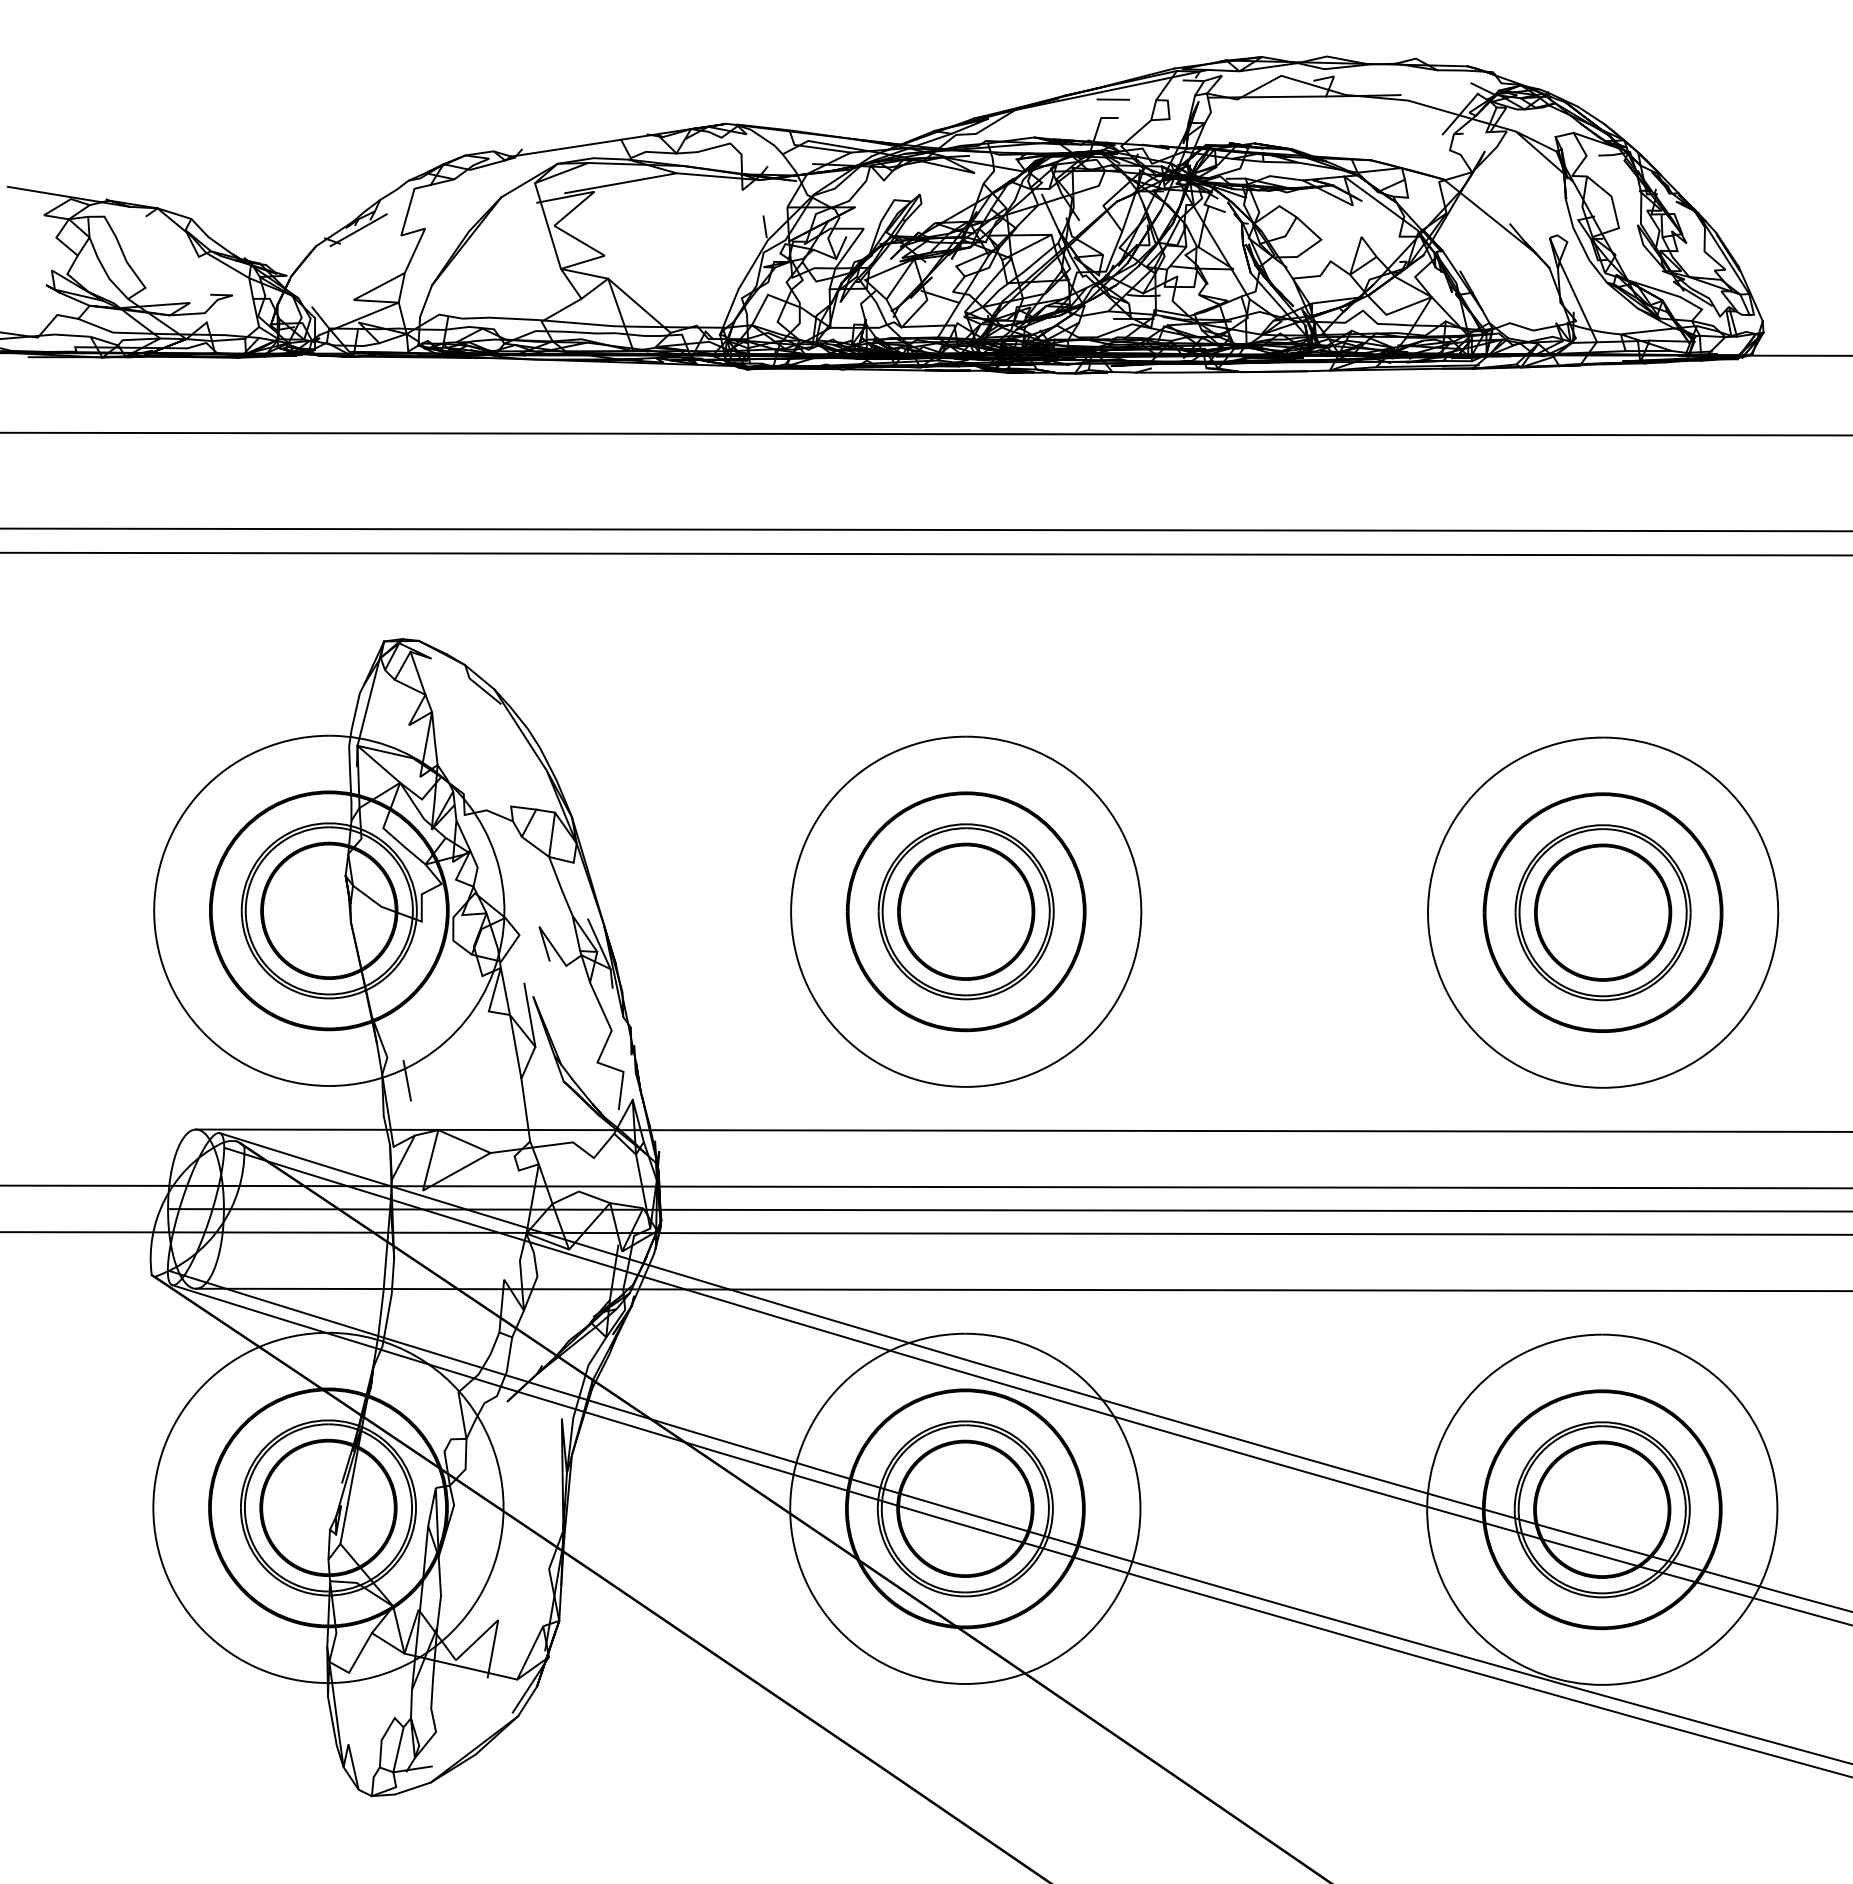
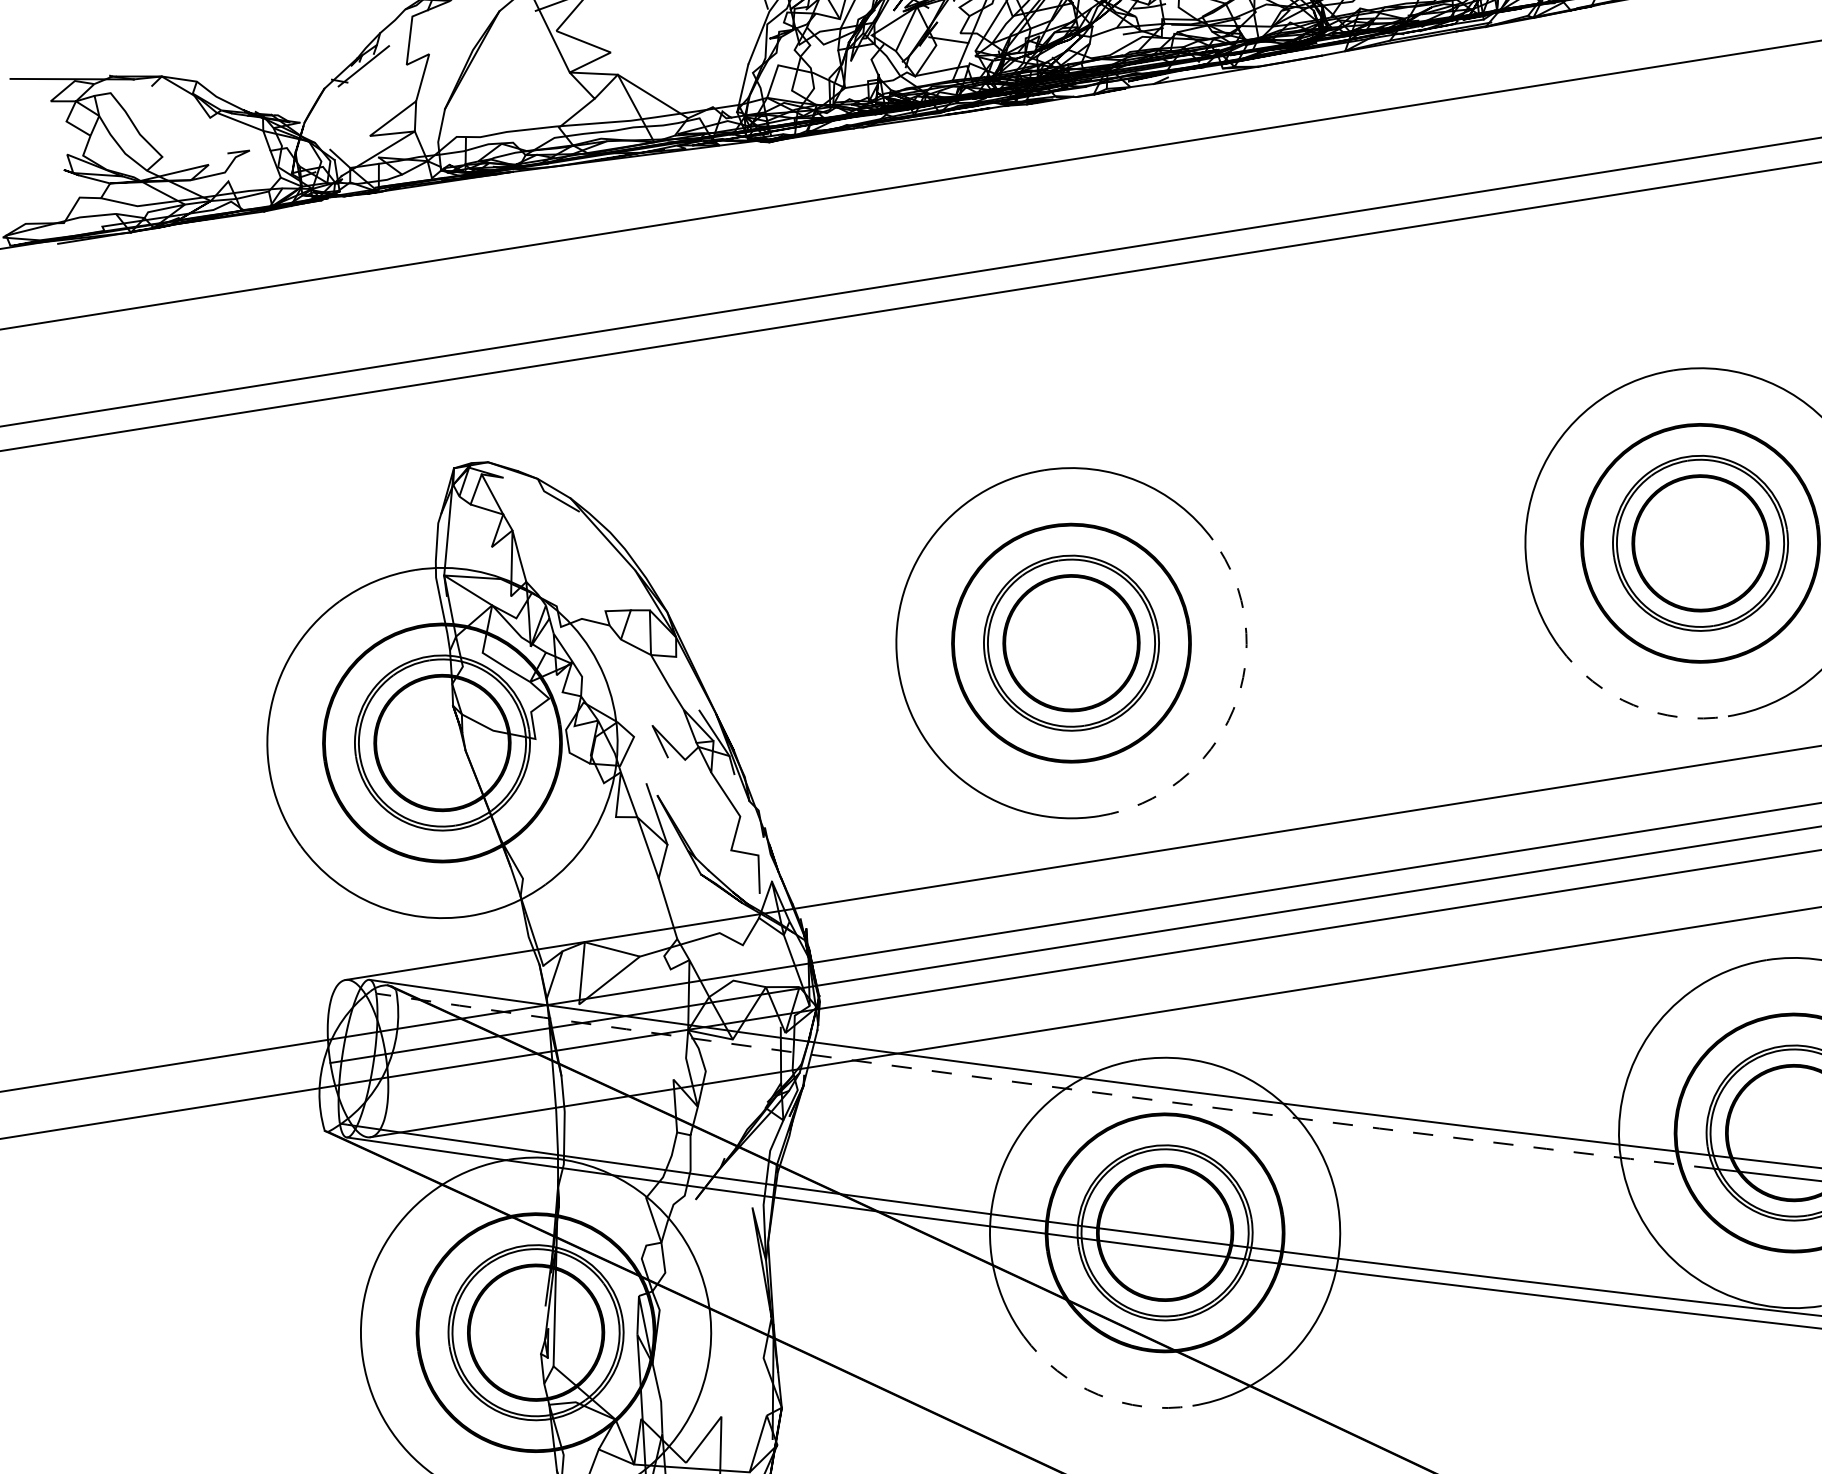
arc: (1115, 1003) -> (1233, 710), solid -> dashed
arc: (1511, 1061) -> (1633, 704), solid -> dashed
line: (406, 1080) -> (545, 898), removed
arc: (869, 1344) -> (1044, 1085), solid -> dashed
arc: (873, 1658) -> (1098, 1395), solid -> dashed

